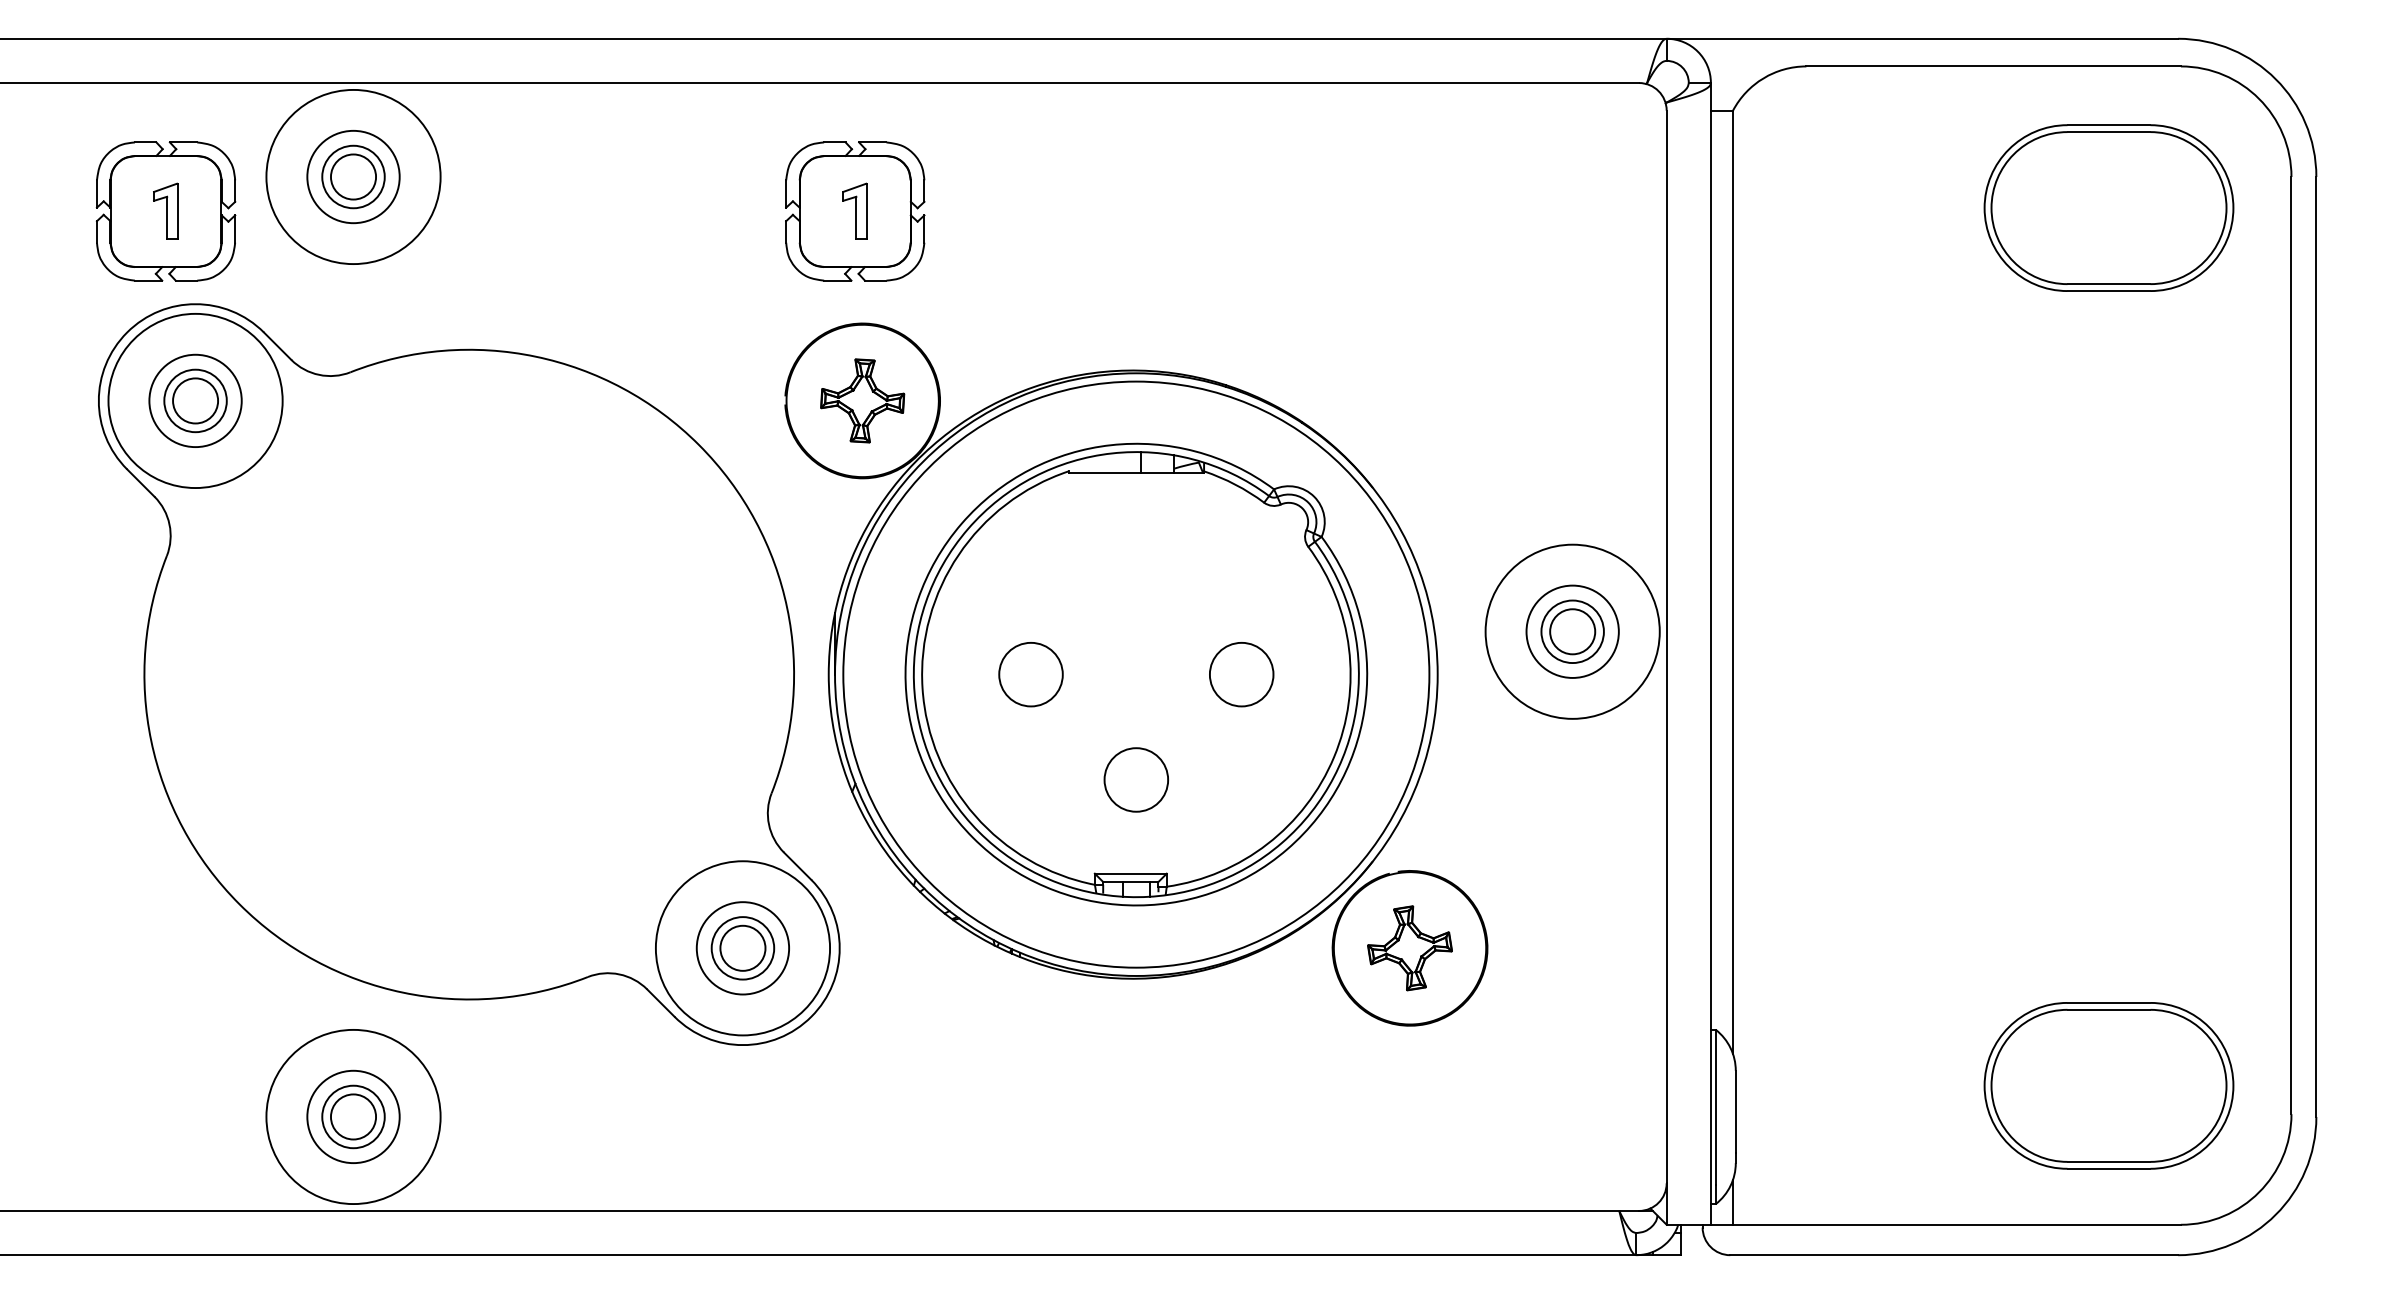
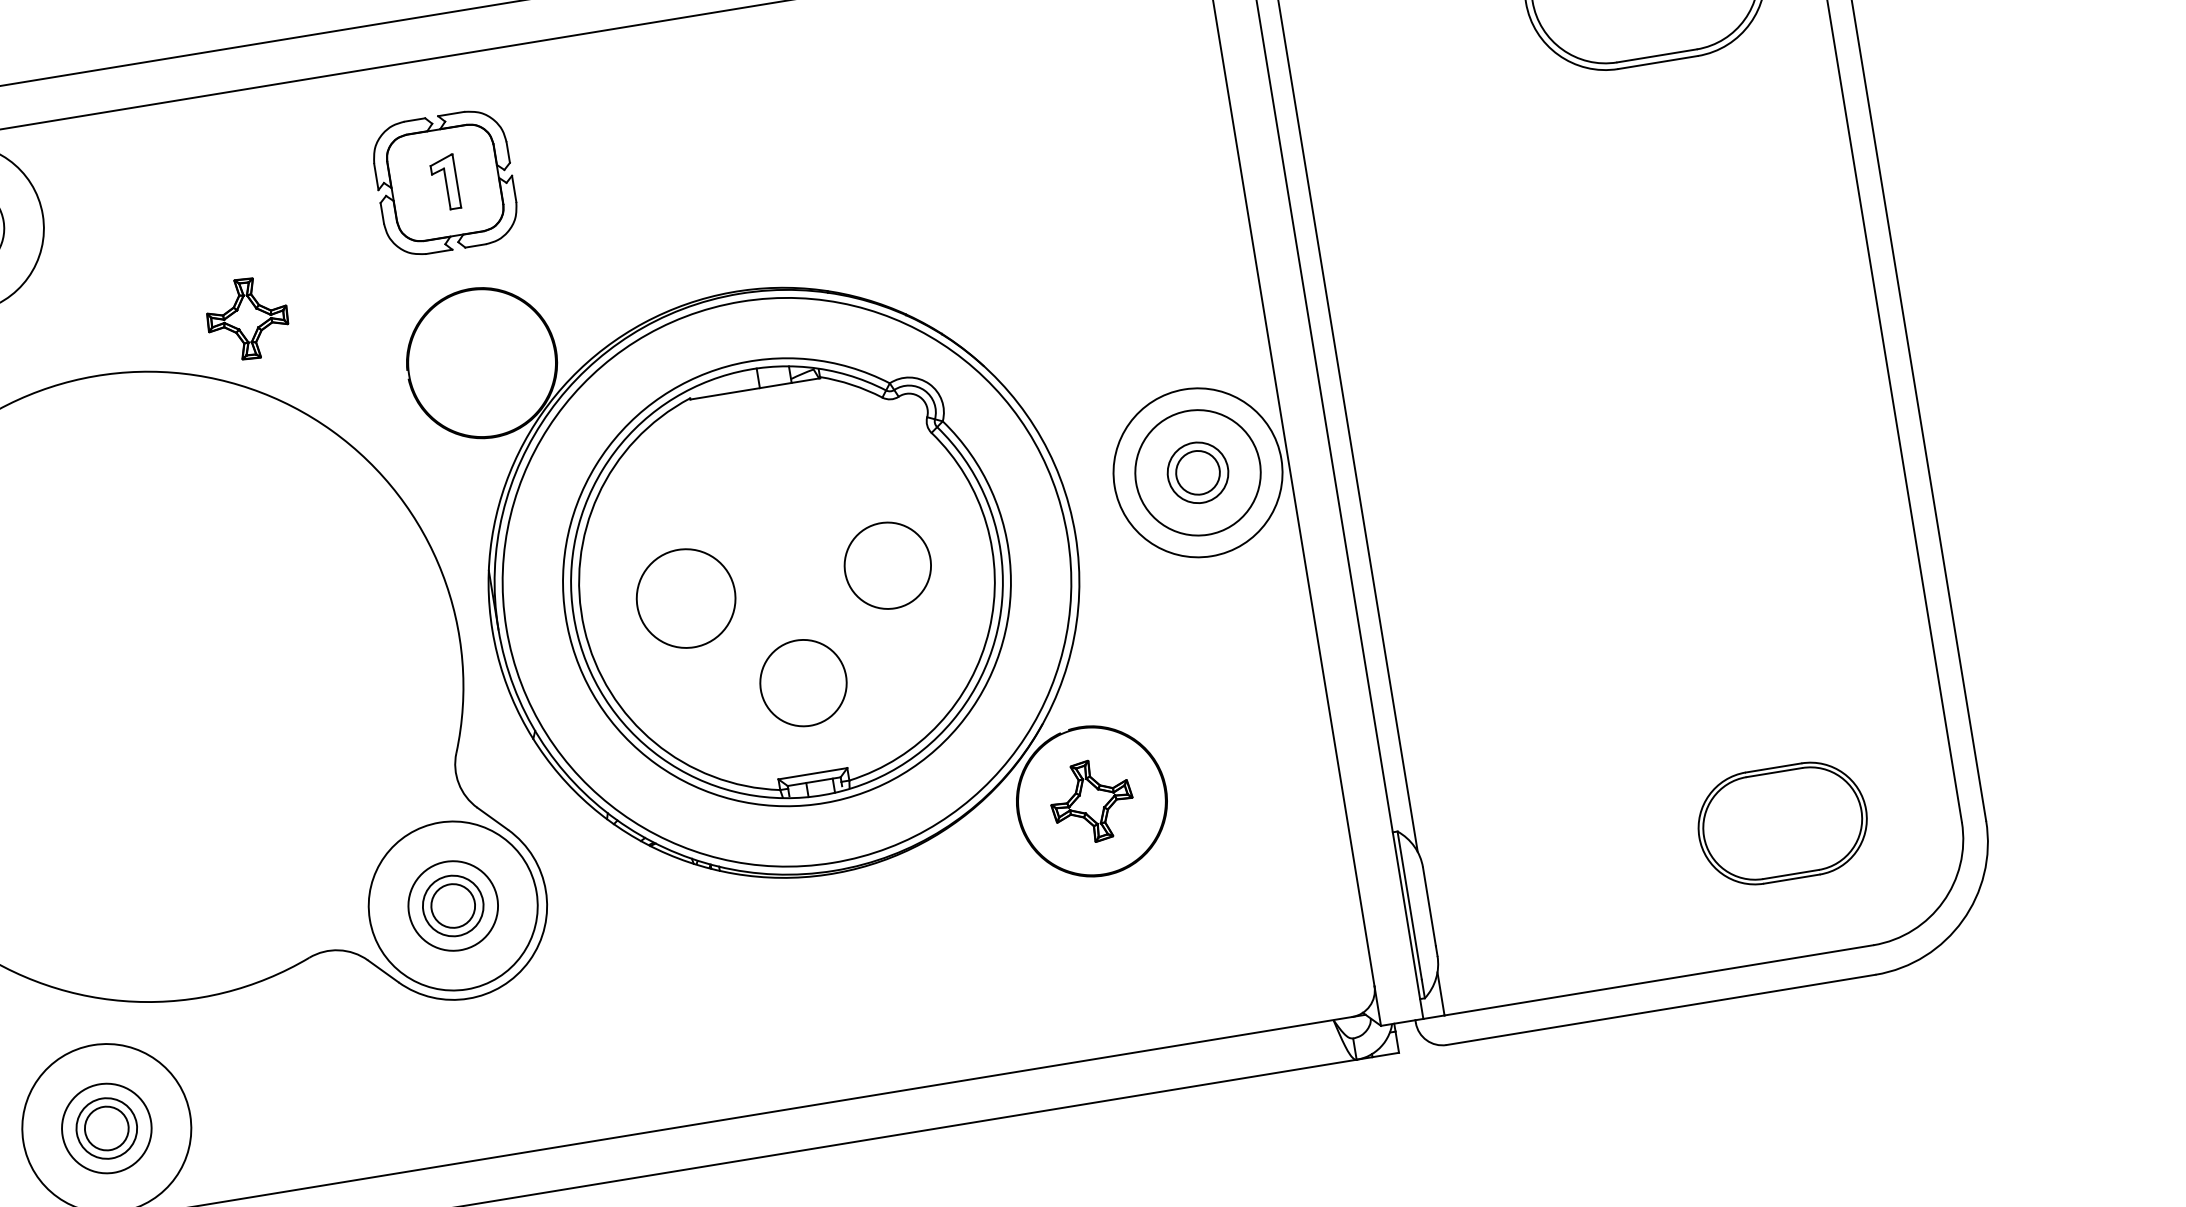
part: (862, 400) -> (247, 318), moved
circle: (1572, 631) -> (1197, 472), size x1.4
circle: (1030, 674) -> (685, 598), size x1.6
circle: (1241, 674) -> (887, 565), size x1.4
circle: (1136, 779) -> (803, 682), size x1.4
part: (2108, 1085) -> (1782, 823), size x0.7

